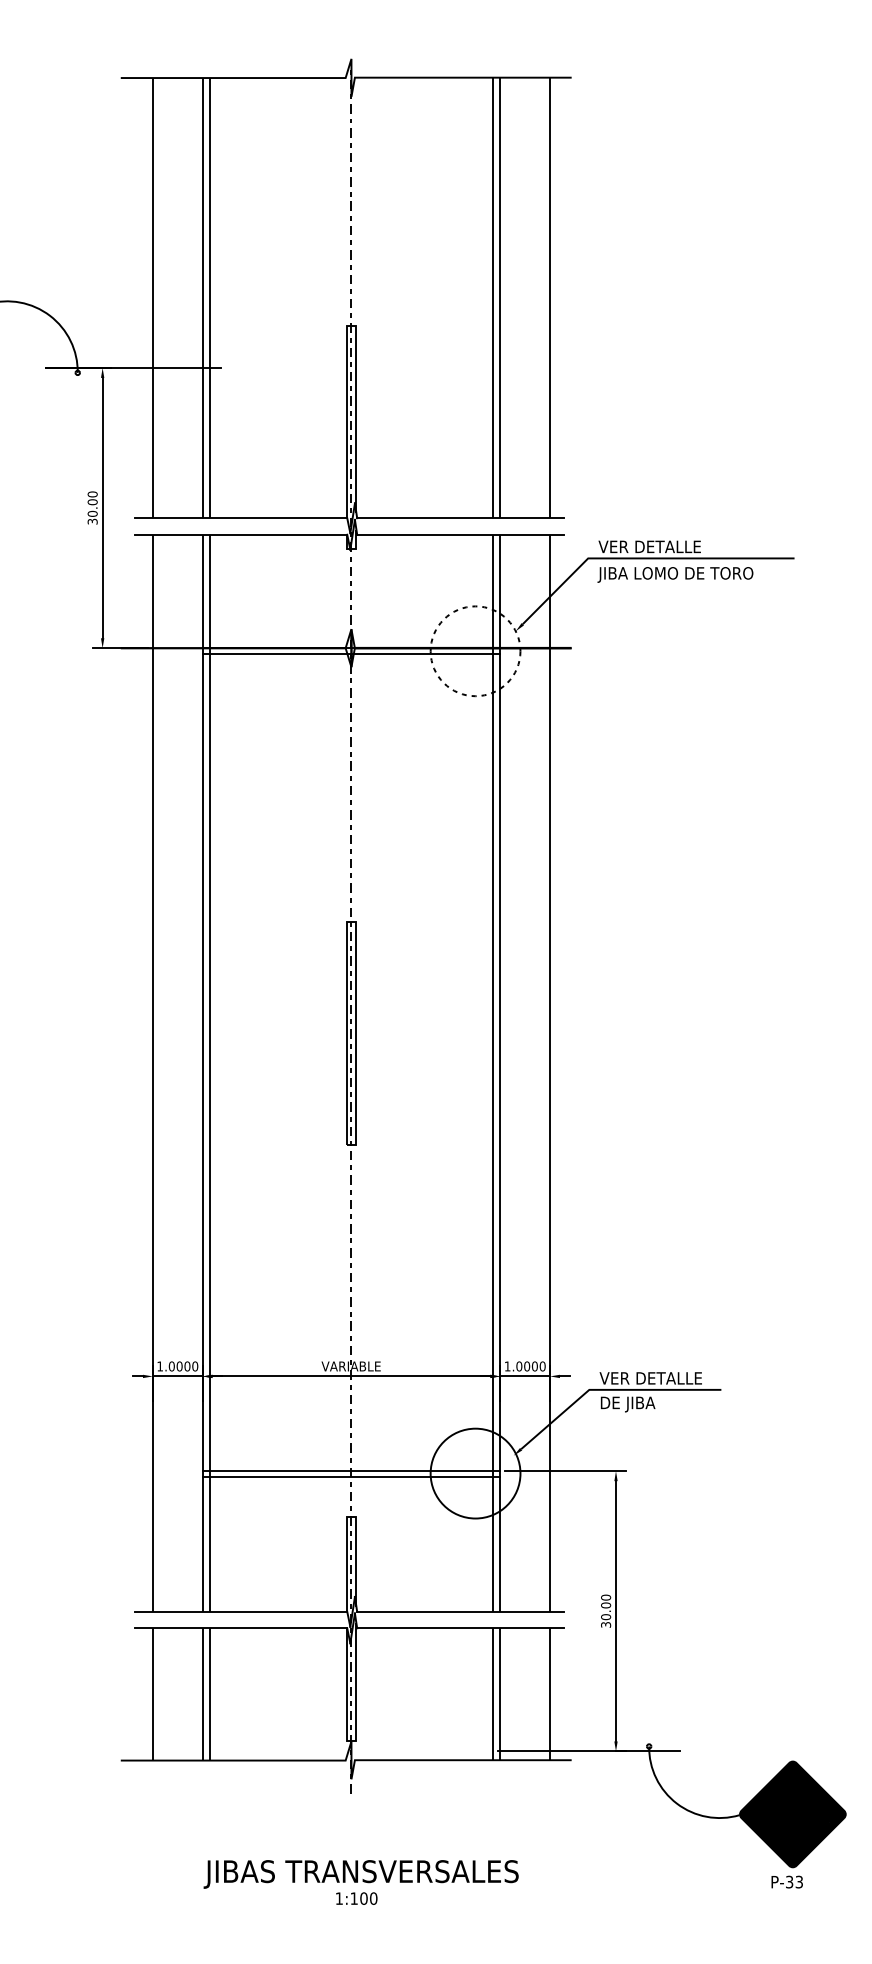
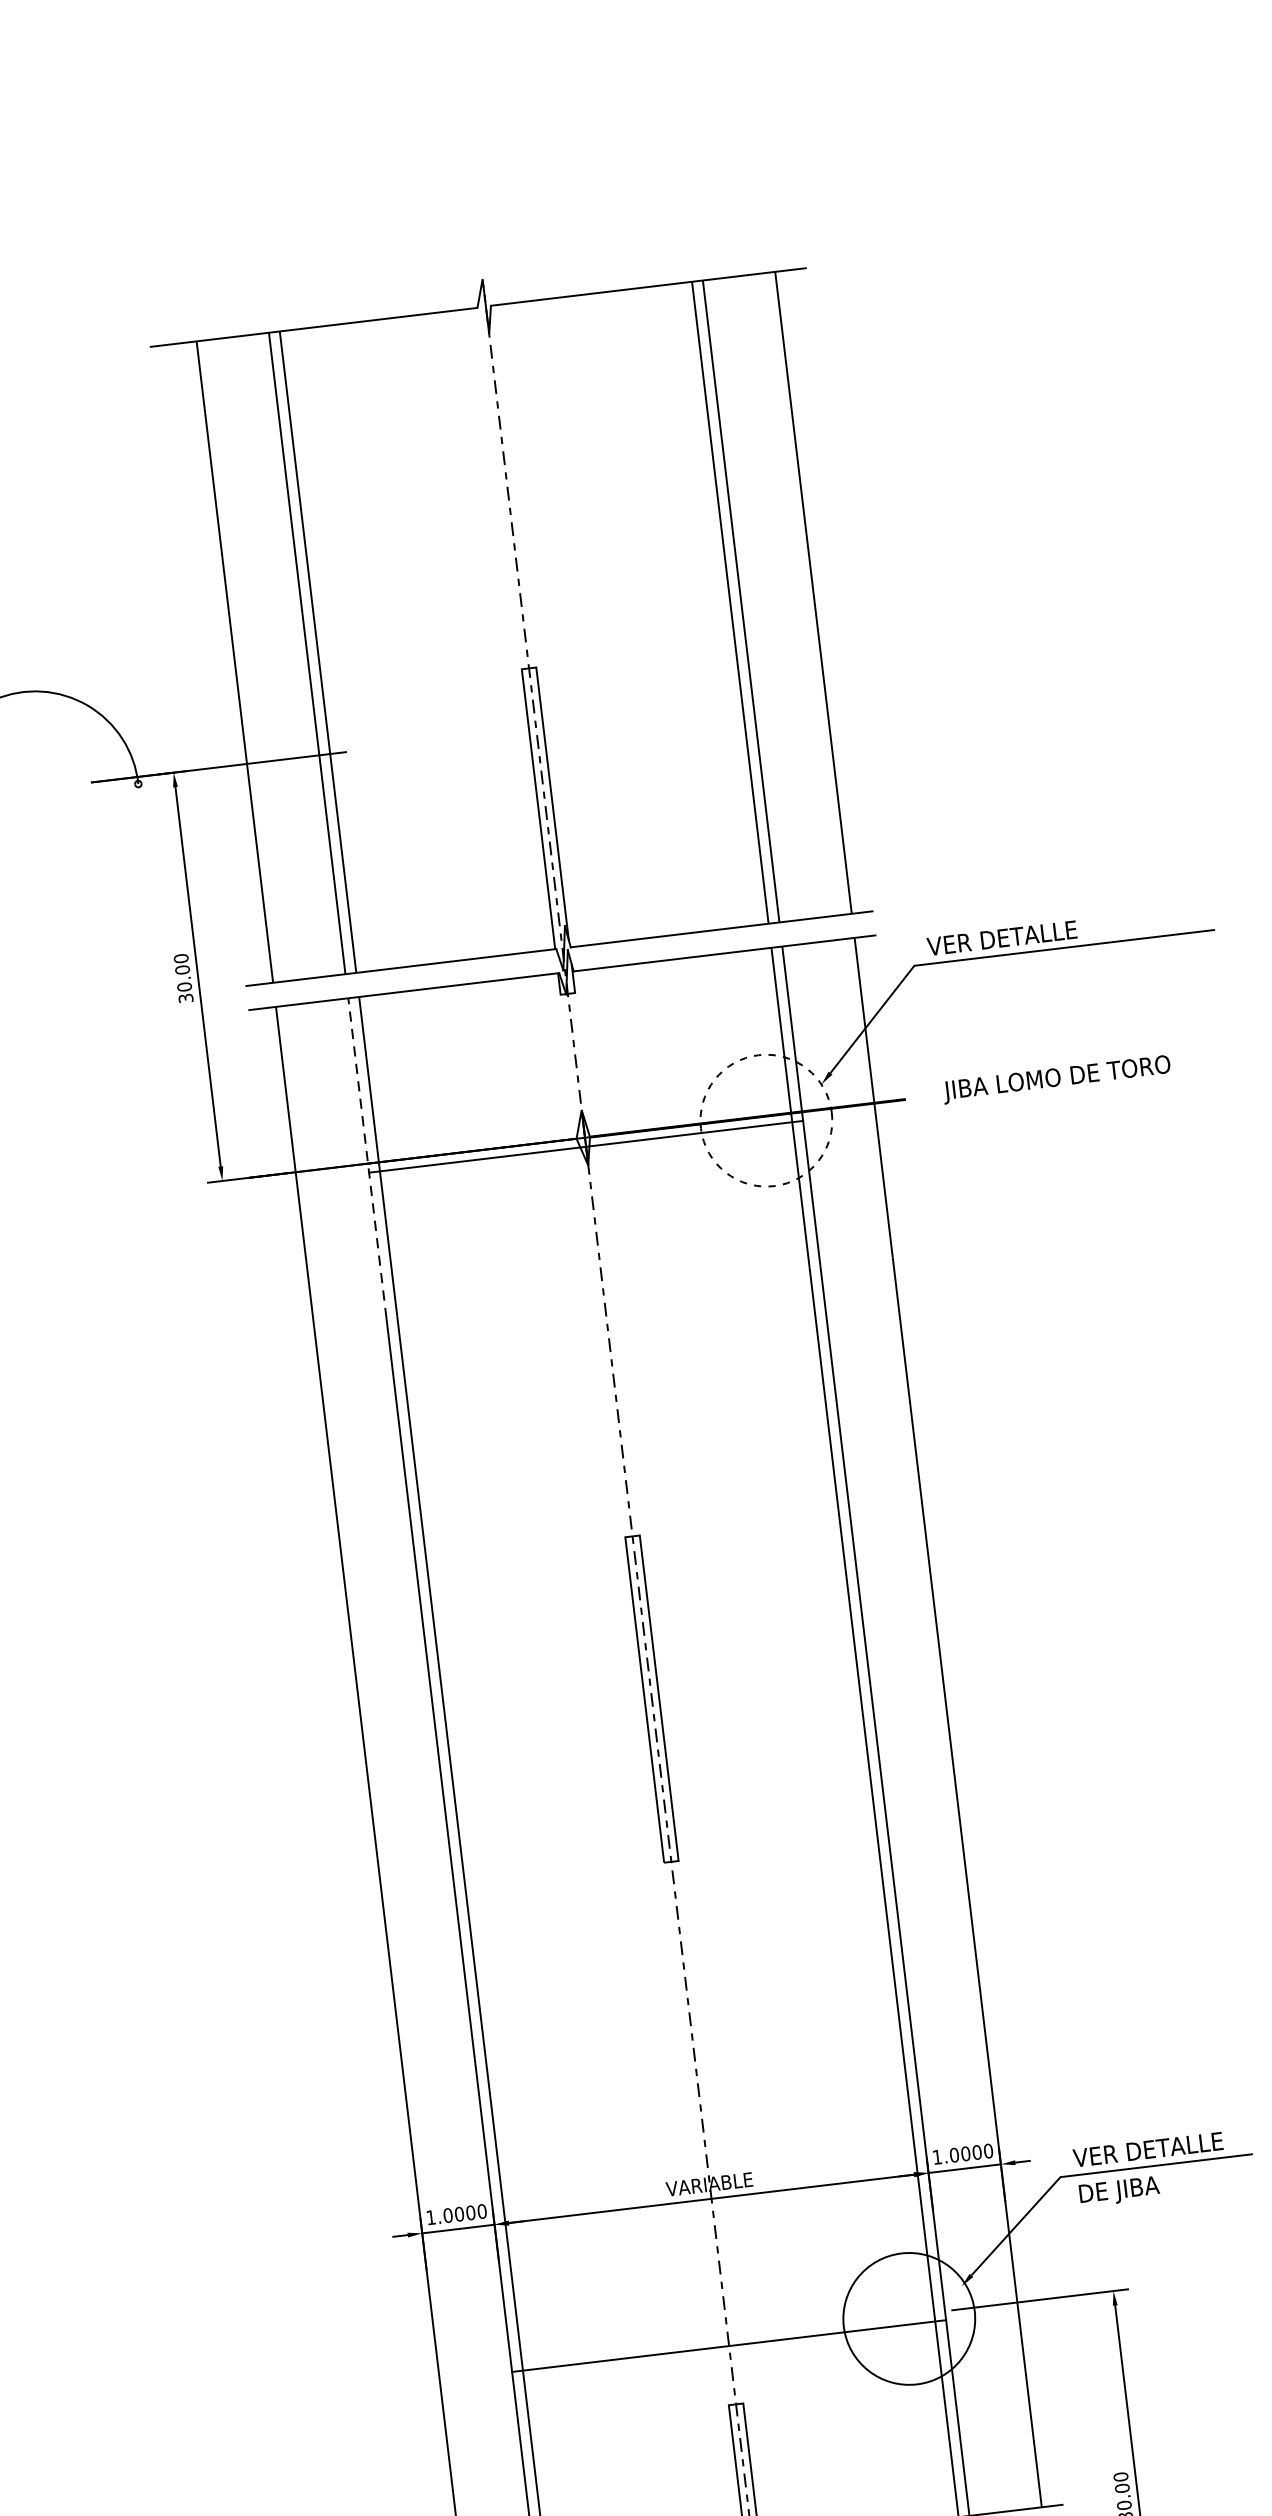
text: (675, 574) -> (1056, 1078), moved
line: (202, 644) -> (367, 1158), solid -> dashed
line: (351, 1471) -> (728, 2337), removed

